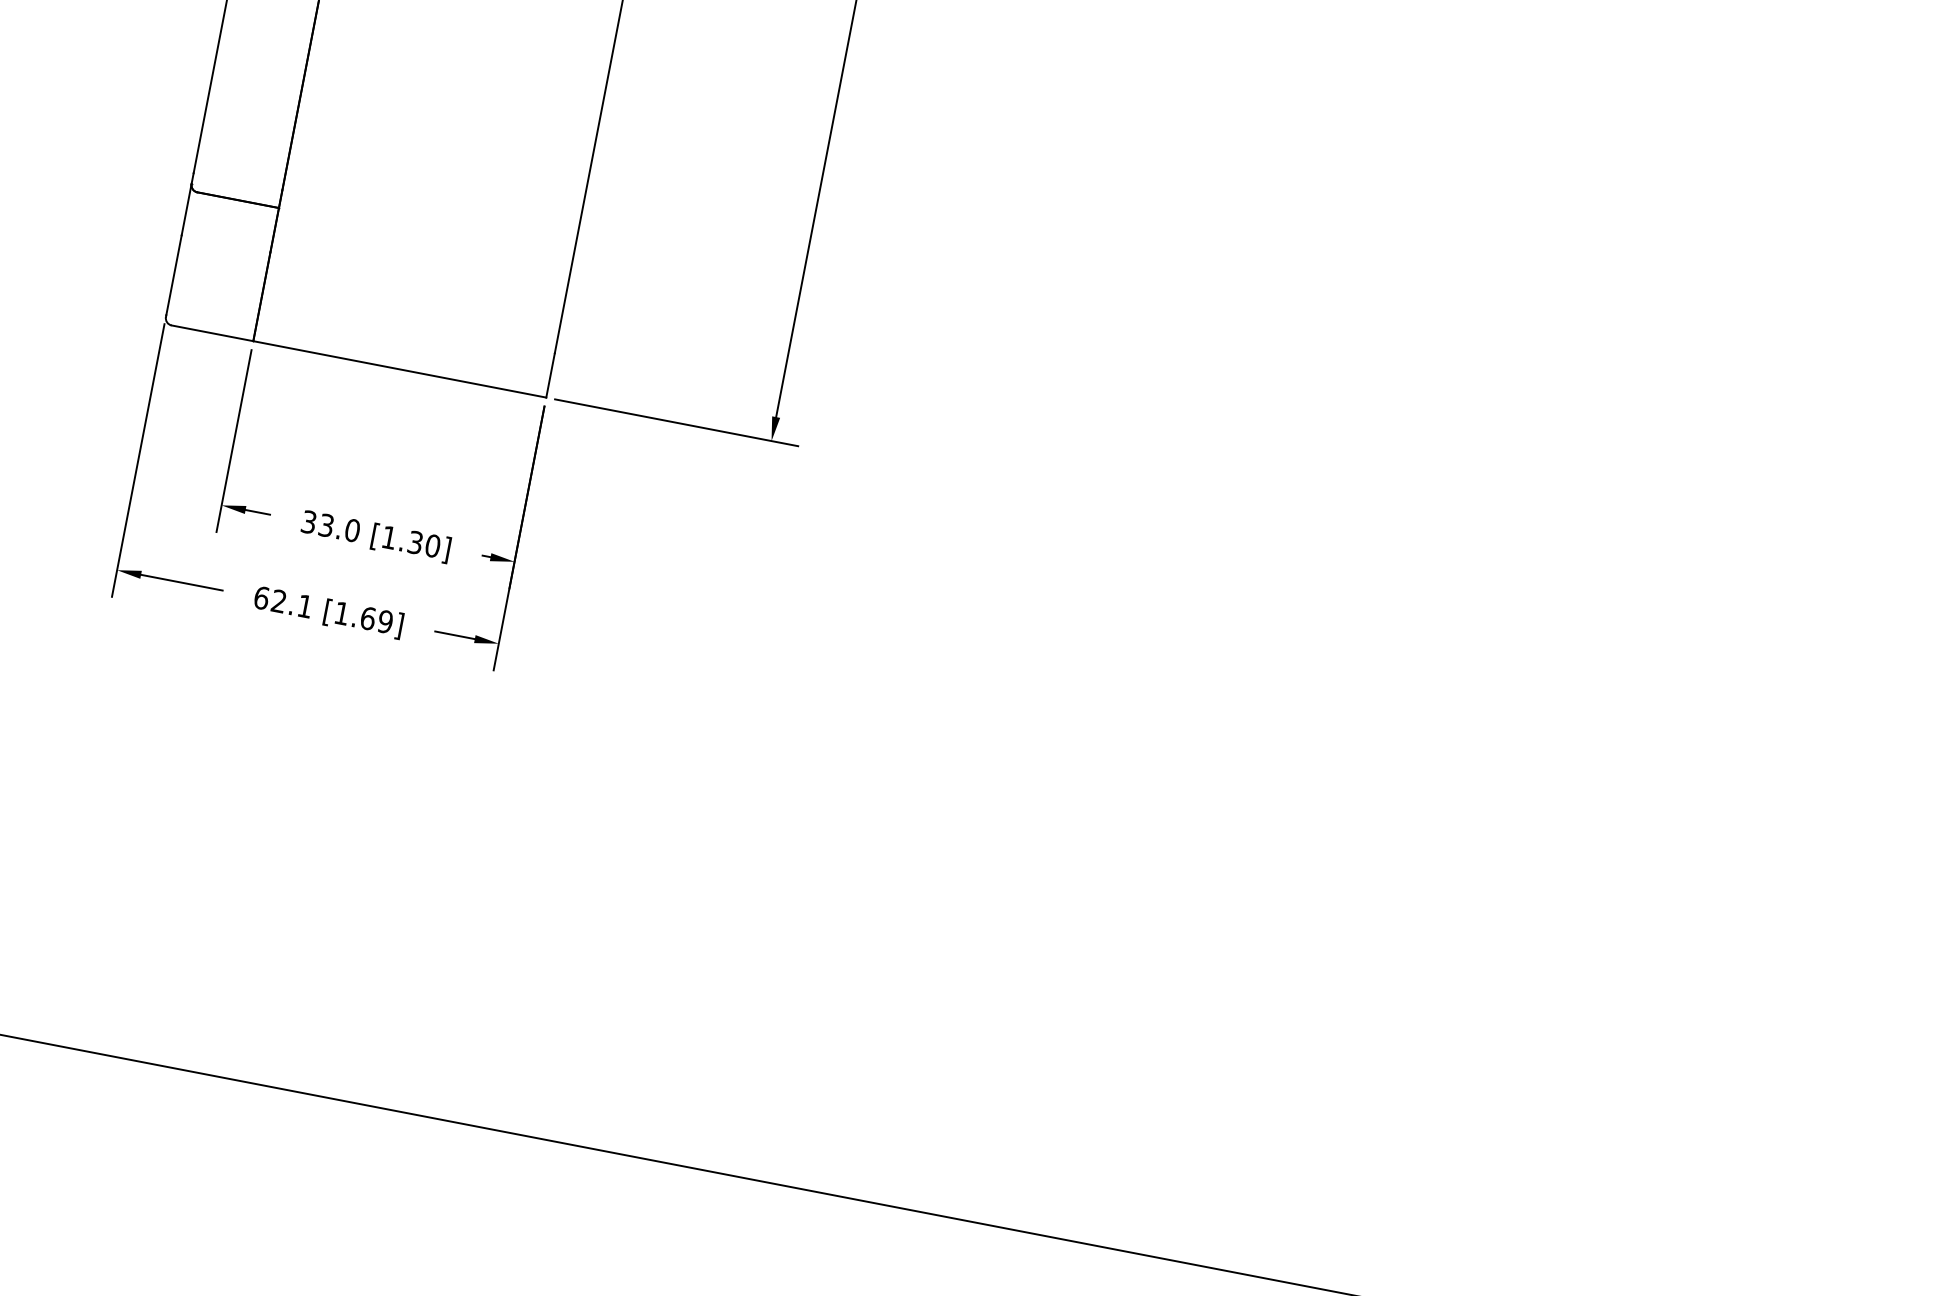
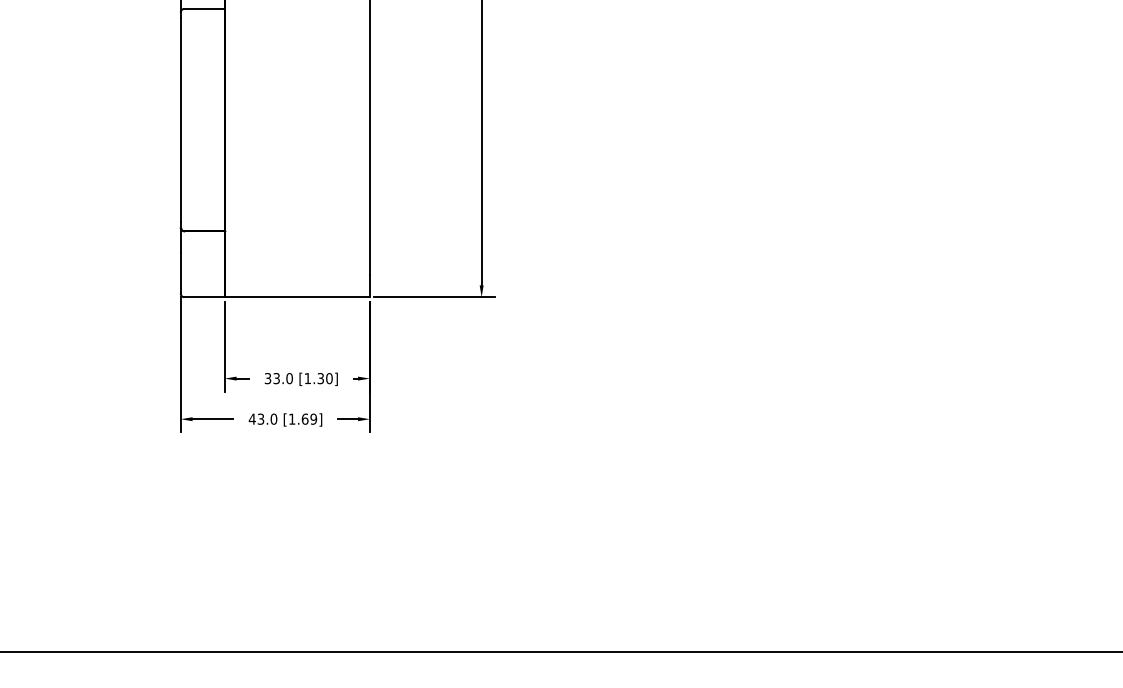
text: (282, 600) -> (262, 418), 62.1 -> 43.0

